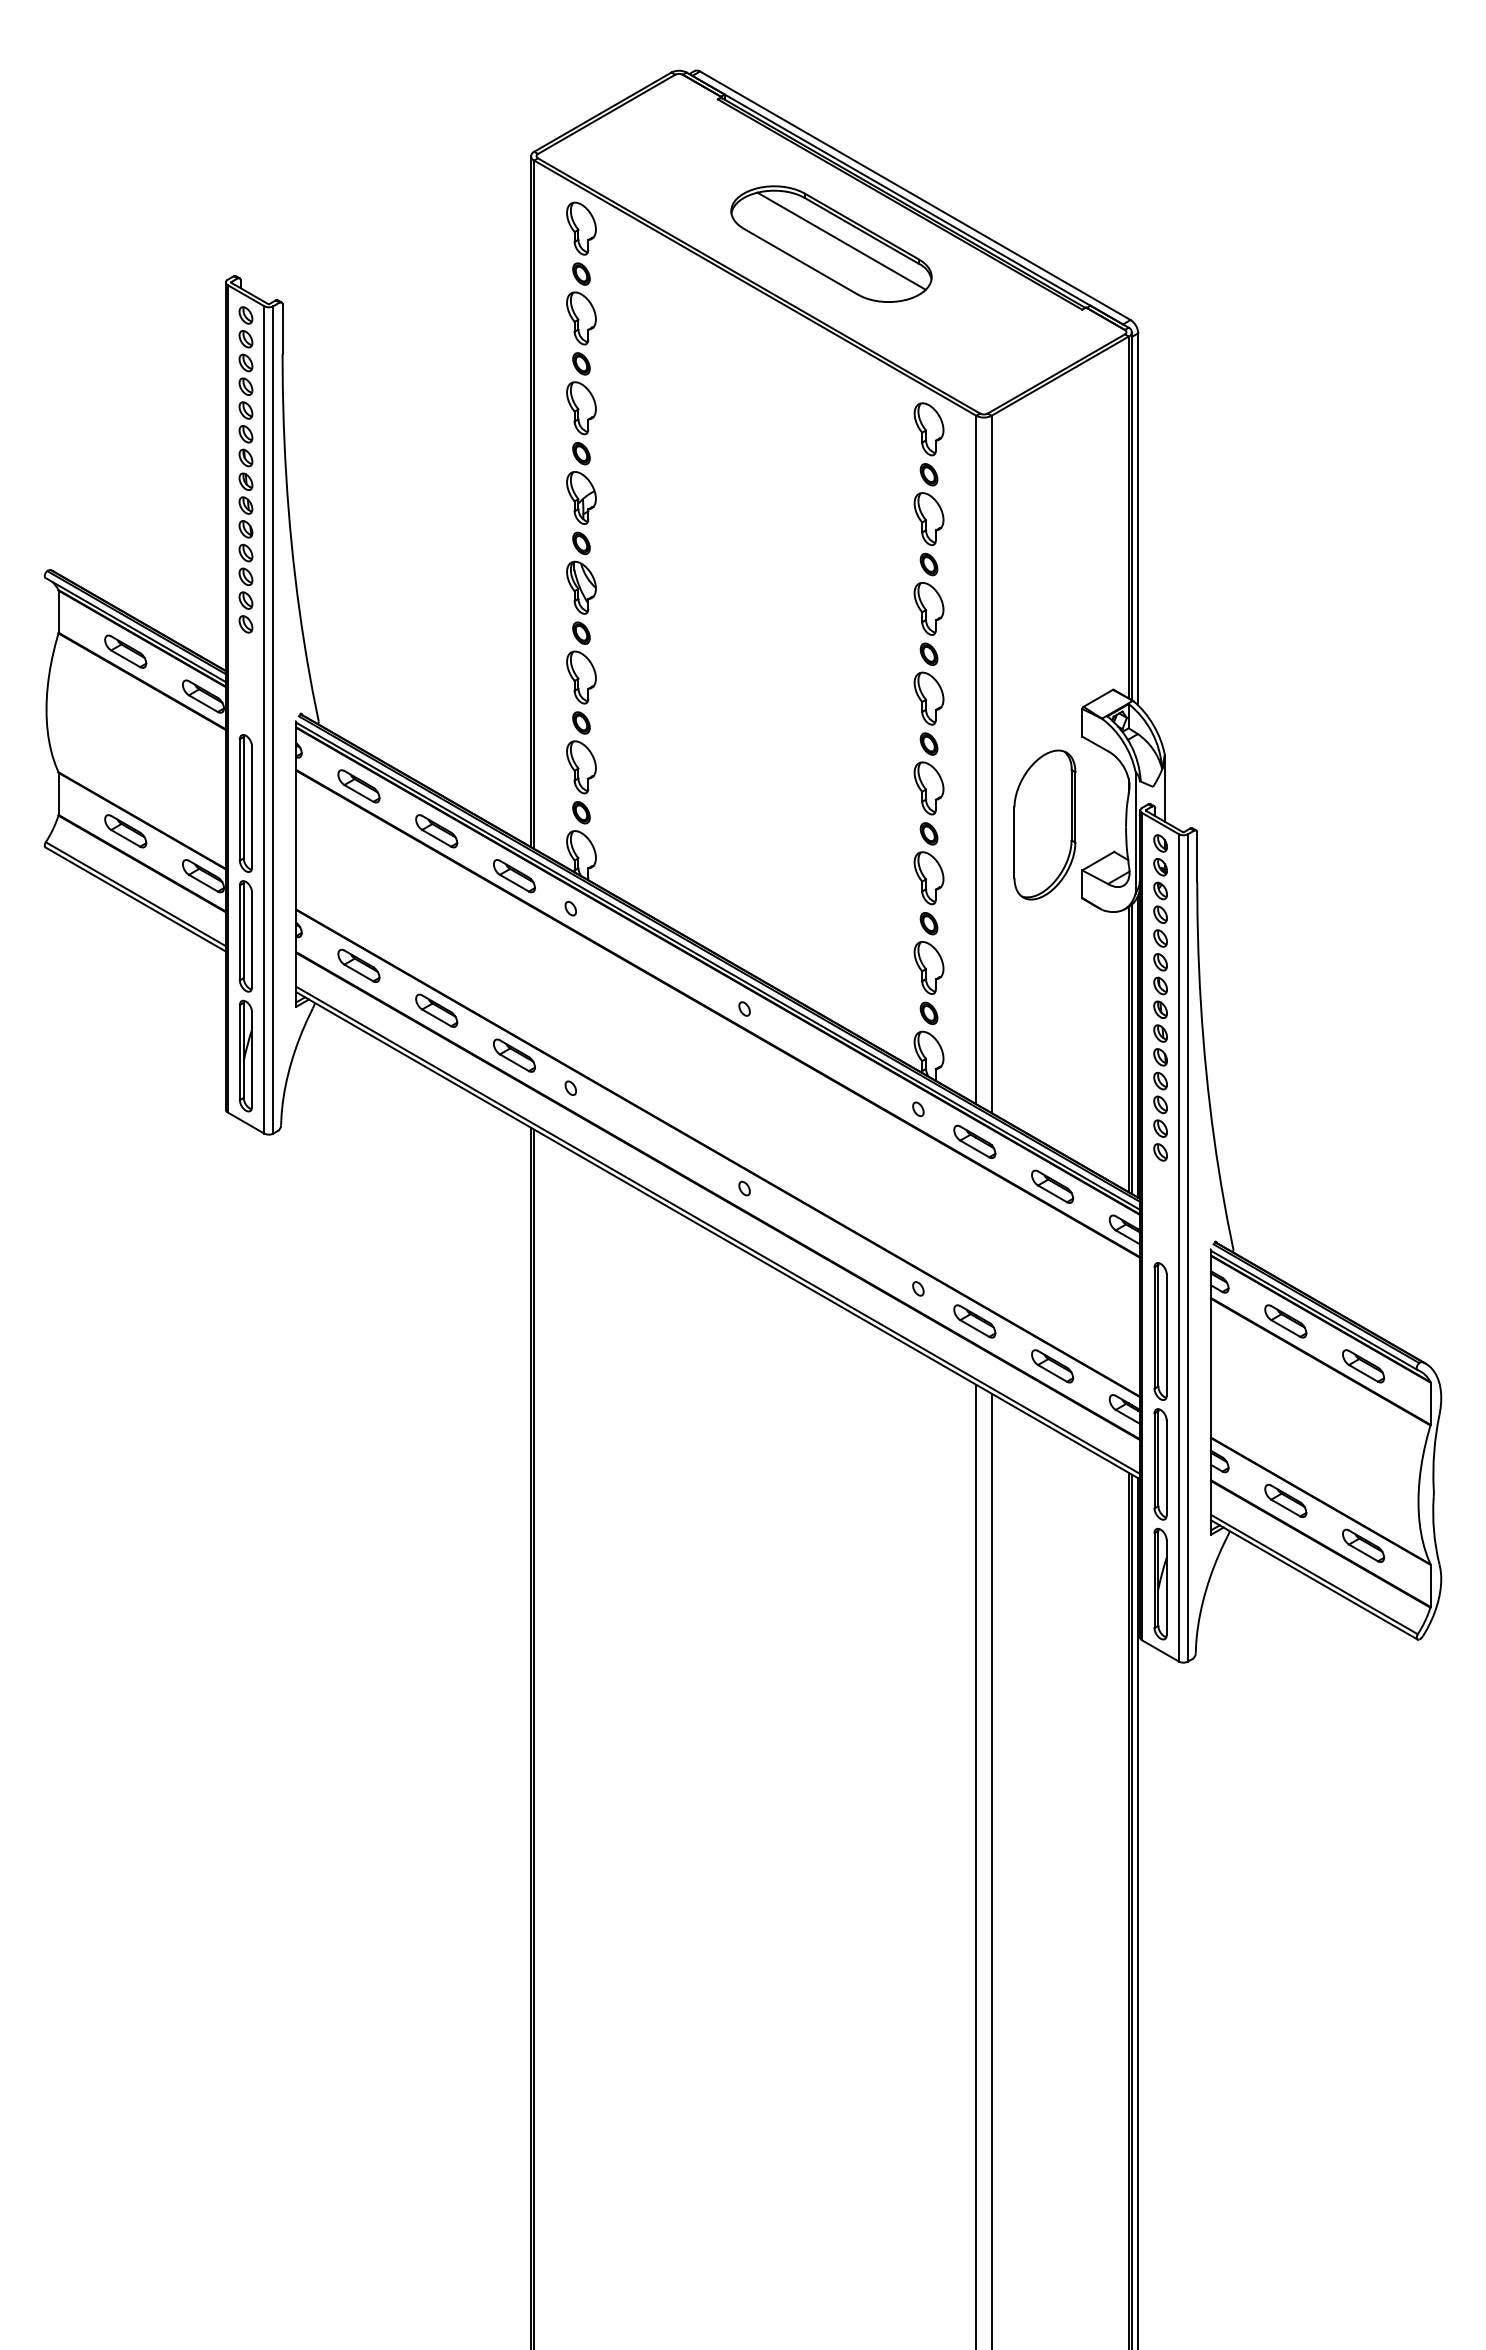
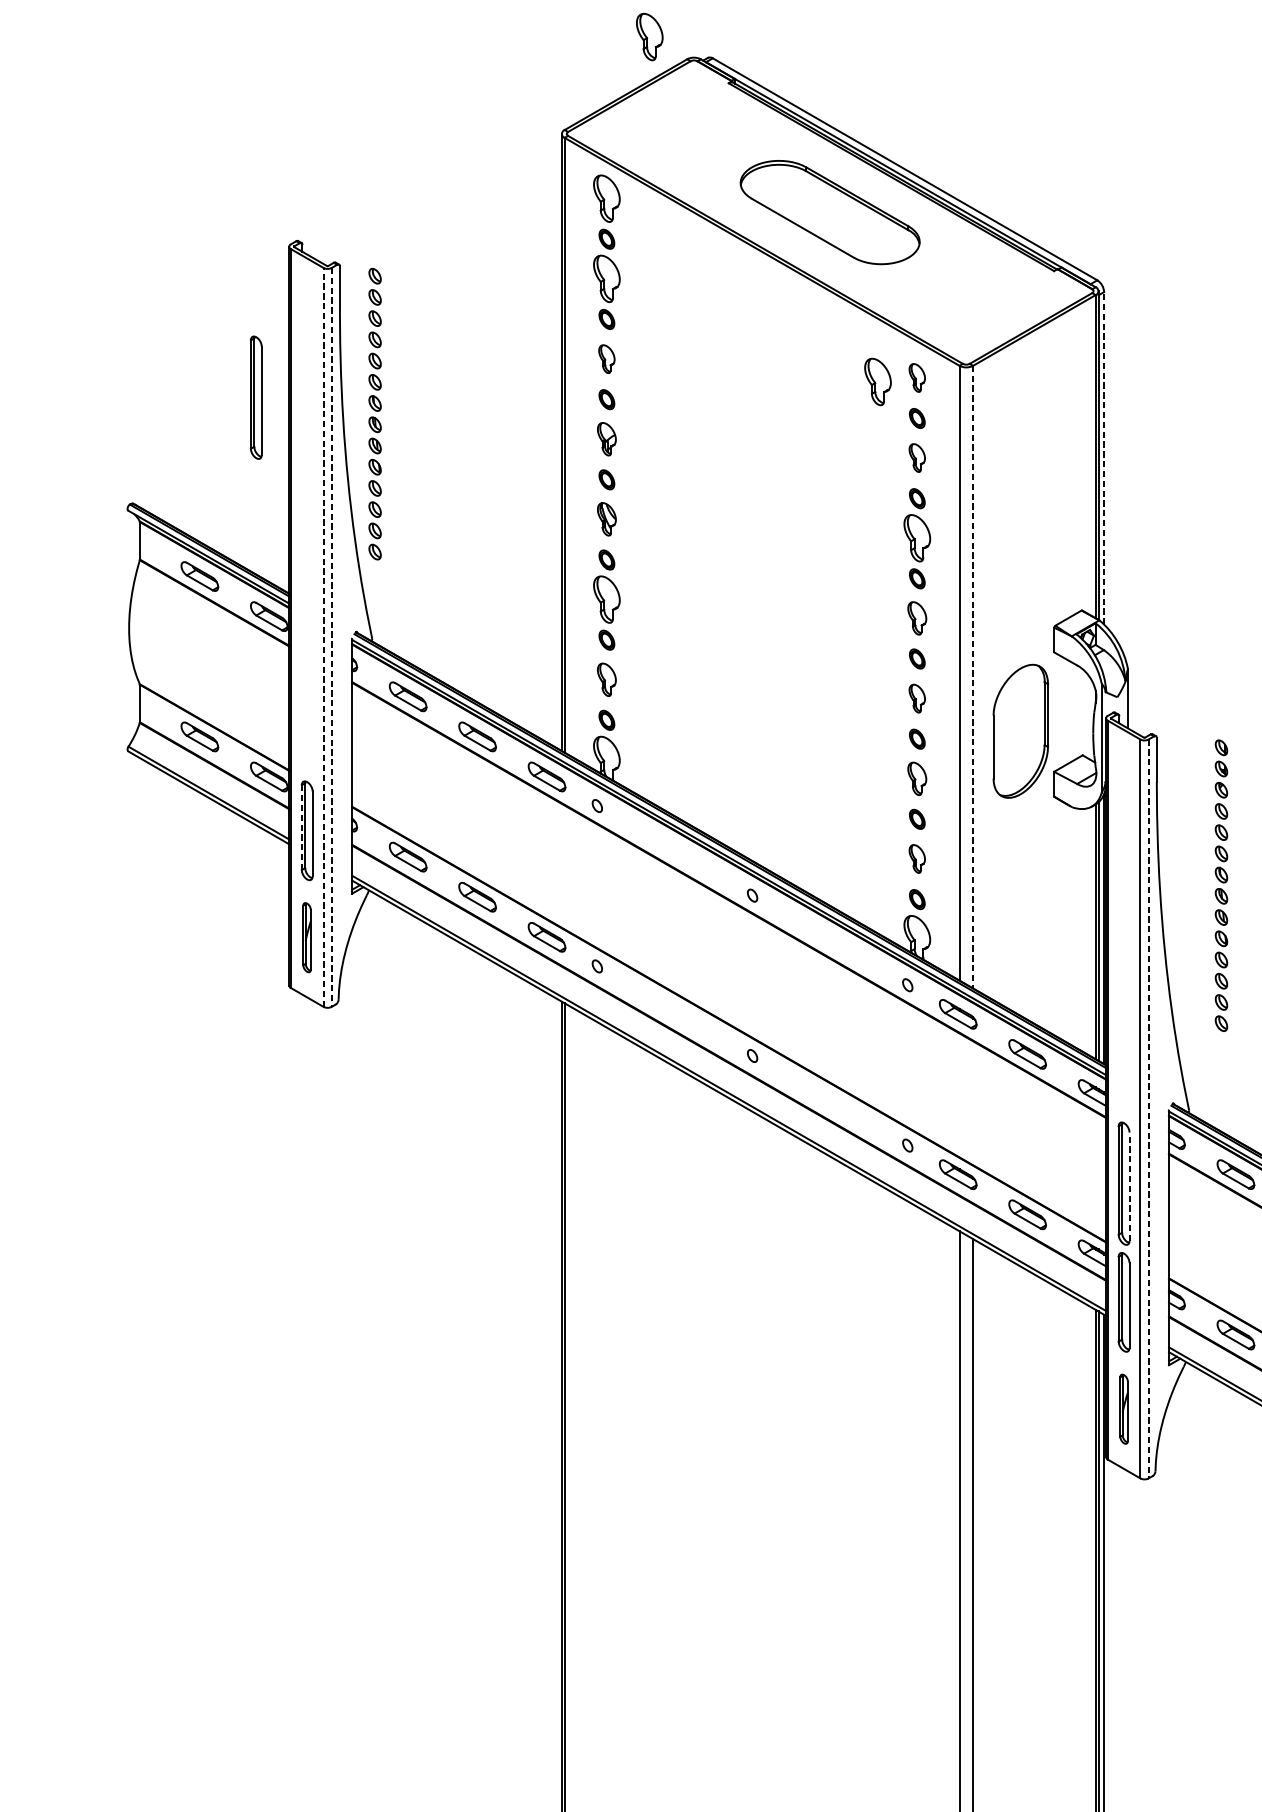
part: (629, 47) -> (649, 36), added
line: (841, 240) -> (839, 209), removed
part: (581, 408) -> (606, 359), size x0.6
part: (928, 429) -> (916, 378), size x0.6
part: (884, 433) -> (877, 381), added
part: (245, 469) -> (374, 413), moved
part: (581, 497) -> (606, 438), size x0.7
part: (928, 518) -> (916, 457), size x0.6
line: (1138, 518) -> (1104, 457), solid -> dashed
part: (581, 587) -> (606, 519), size x0.7
part: (928, 698) -> (916, 618), size x0.7
line: (264, 719) -> (323, 637), solid -> dashed
line: (273, 719) -> (331, 637), solid -> dashed
line: (991, 764) -> (973, 677), solid -> dashed
part: (581, 767) -> (606, 679), size x0.7
part: (928, 788) -> (916, 698), size x0.6
part: (245, 803) -> (255, 397), moved
part: (928, 878) -> (916, 779), size x0.7
line: (239, 932) -> (301, 827), solid -> dashed
part: (928, 967) -> (916, 858), size x0.6
part: (1160, 997) -> (1221, 885), moved
part: (245, 1055) -> (306, 937), size x0.7
line: (1188, 1247) -> (1149, 1108), solid -> dashed
line: (1166, 1335) -> (1129, 1187), solid -> dashed
part: (1160, 1583) -> (1124, 1408), size x0.7

